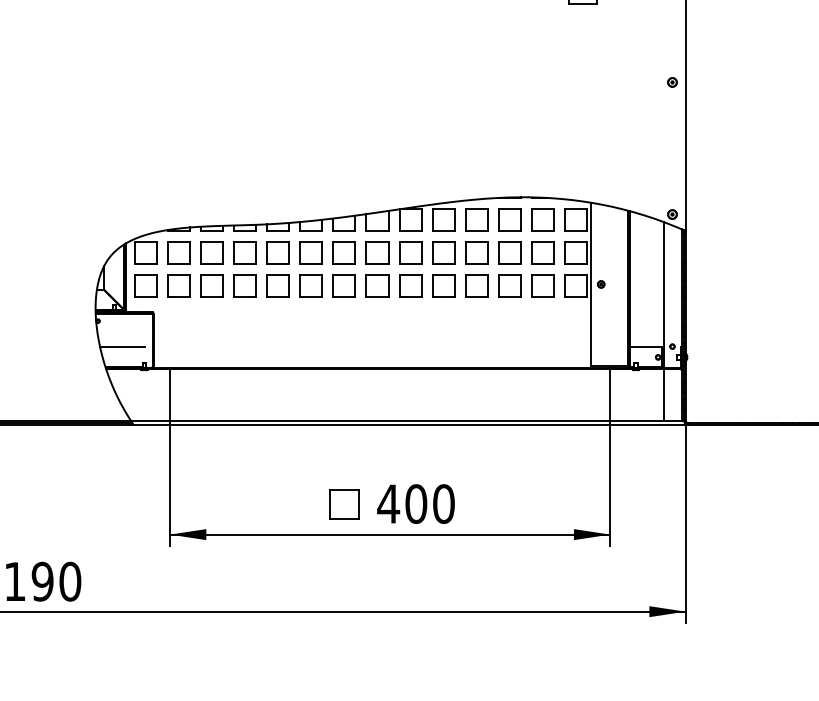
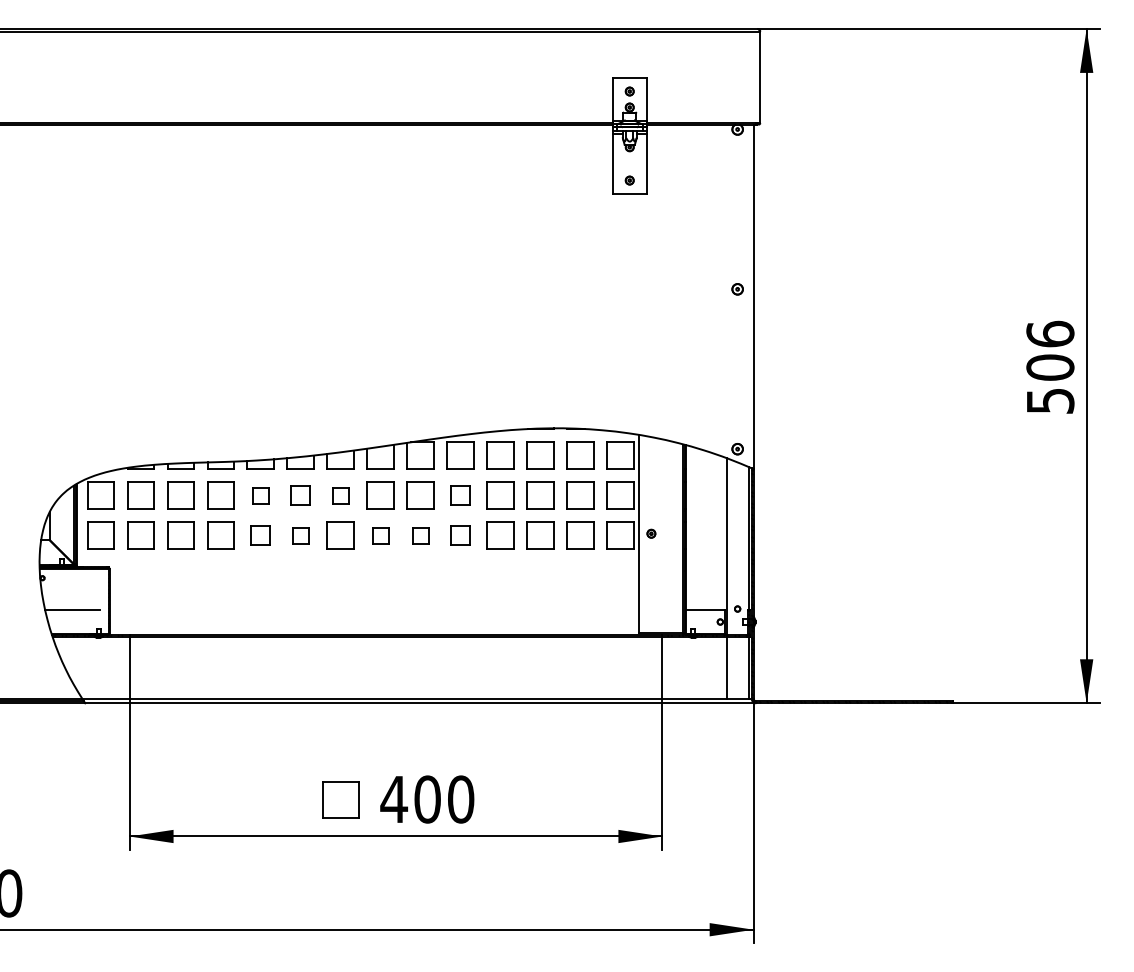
part: (278, 252) -> (260, 495), size x0.6
part: (311, 252) -> (300, 495), size x0.7
part: (344, 252) -> (340, 495), size x0.6
part: (443, 252) -> (460, 495), size x0.7
part: (278, 285) -> (260, 535), size x0.7
part: (311, 285) -> (300, 535), size x0.6
part: (377, 285) -> (380, 535), size x0.6
part: (410, 285) -> (420, 535), size x0.6
part: (443, 285) -> (460, 535), size x0.7

